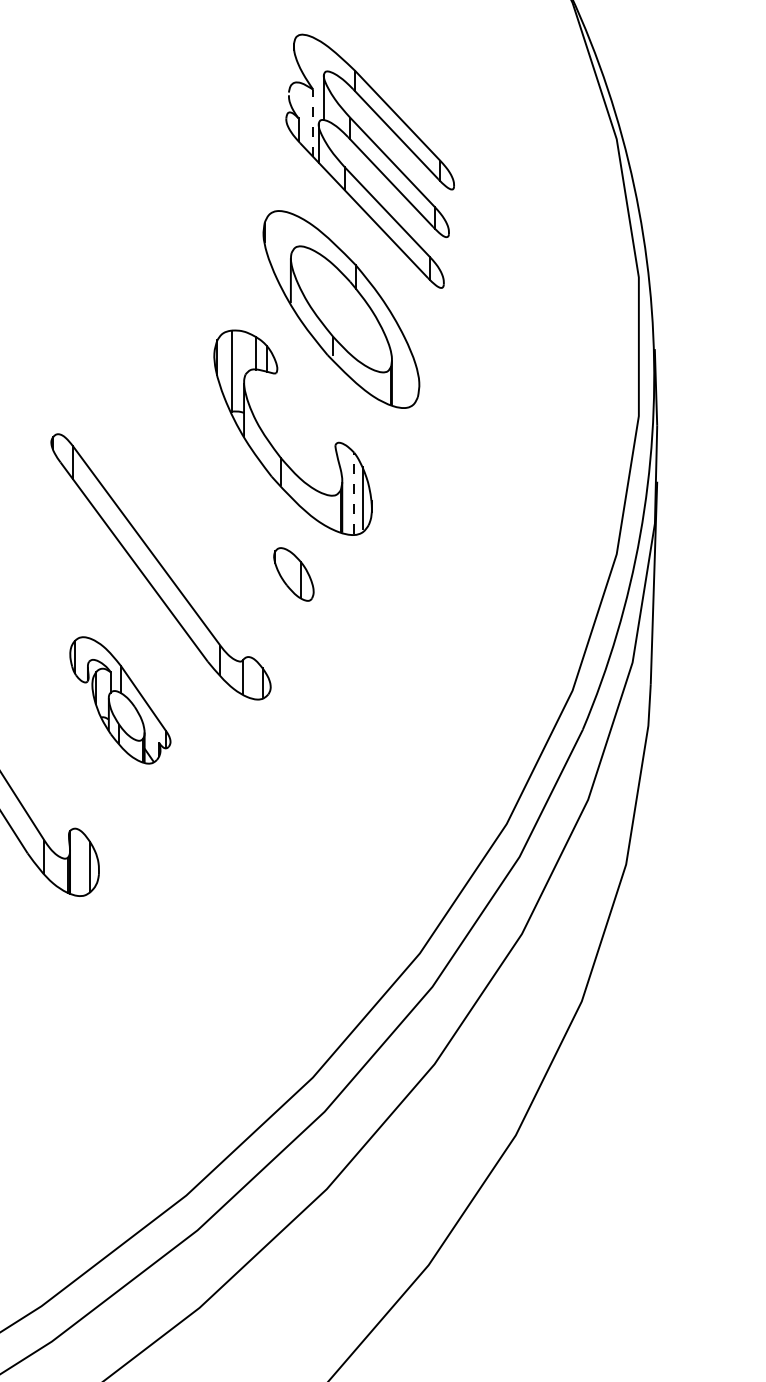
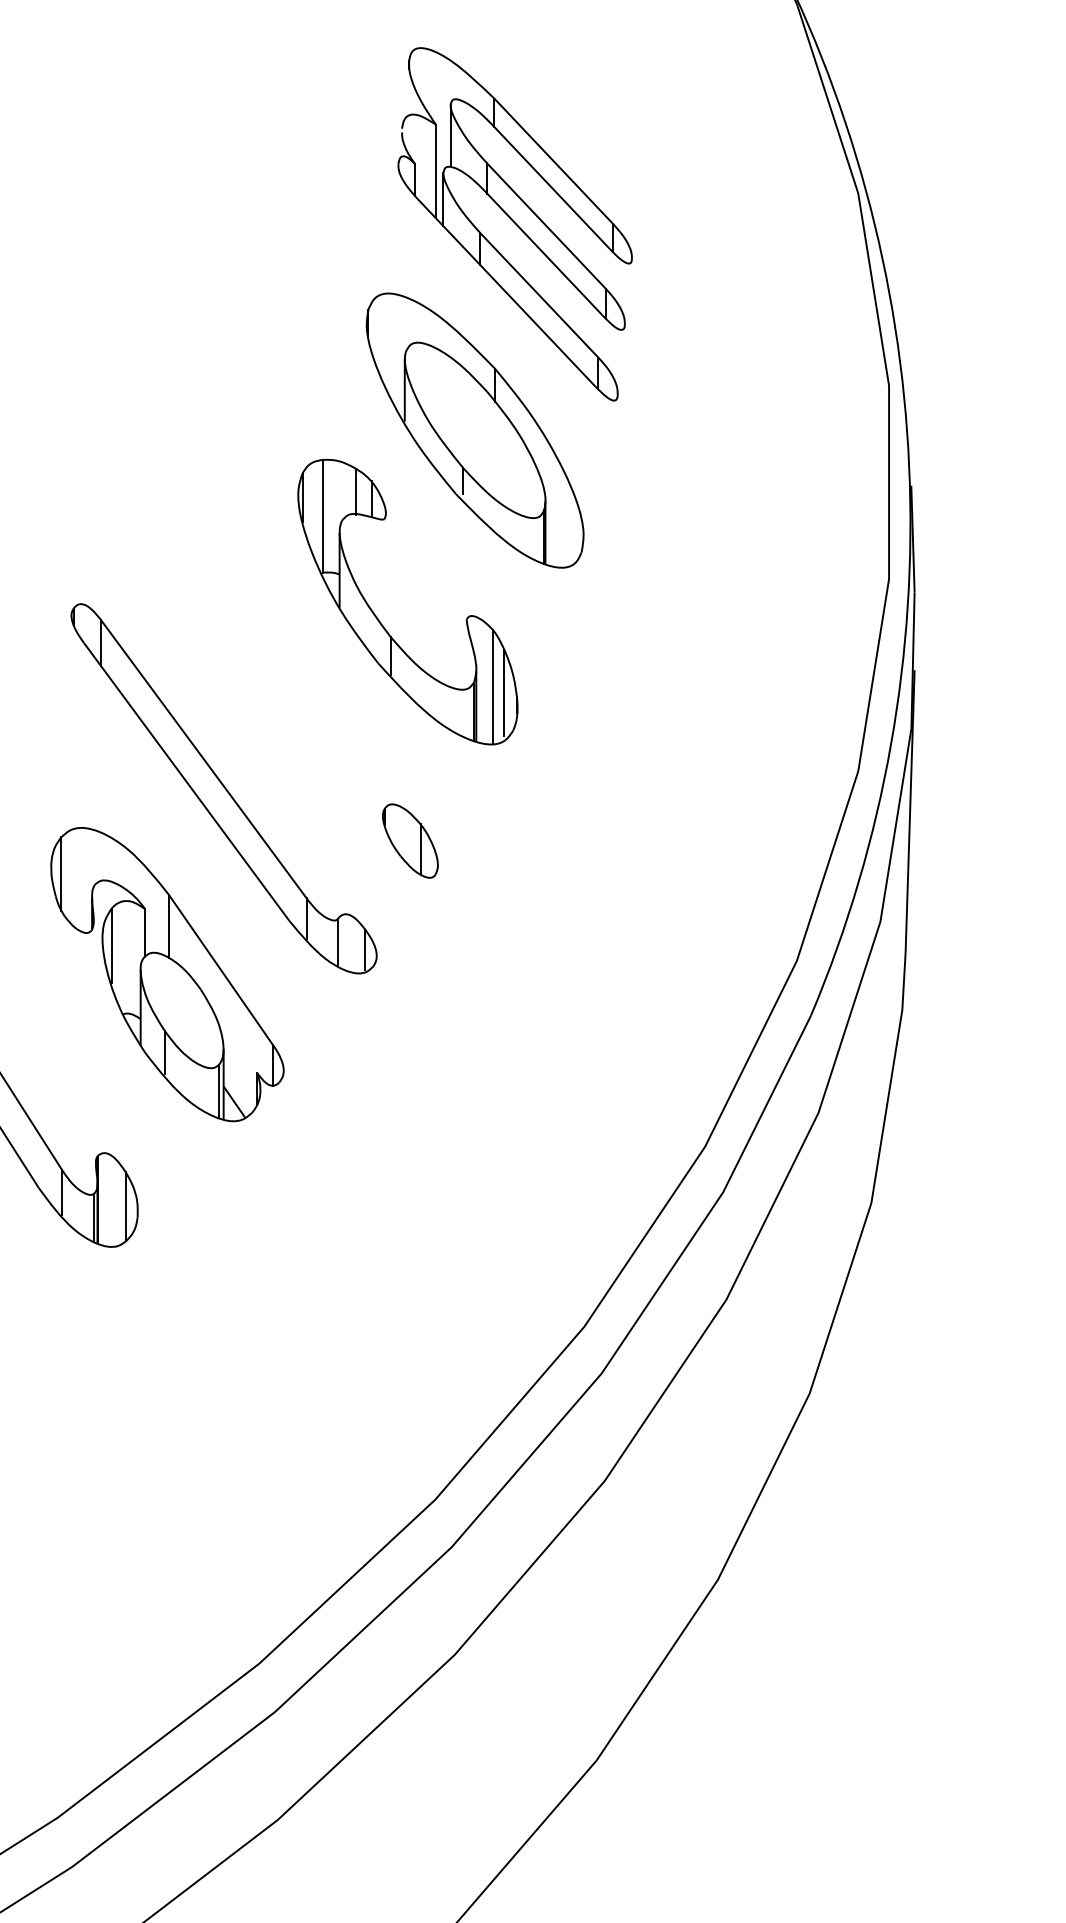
line: (313, 123) -> (436, 171), dashed -> solid
line: (354, 493) -> (493, 686), dashed -> solid
part: (293, 574) -> (409, 841), moved
part: (120, 700) -> (167, 974), size x1.67

